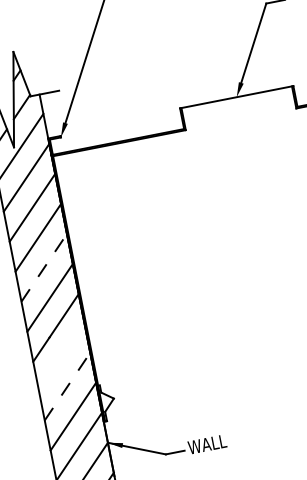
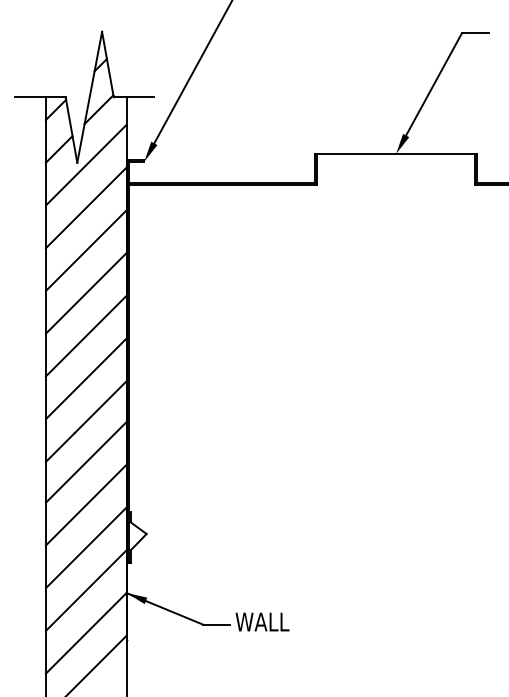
line: (44, 268) -> (86, 336), dashed -> solid
line: (61, 356) -> (85, 462), added
line: (67, 386) -> (86, 505), dashed -> solid

